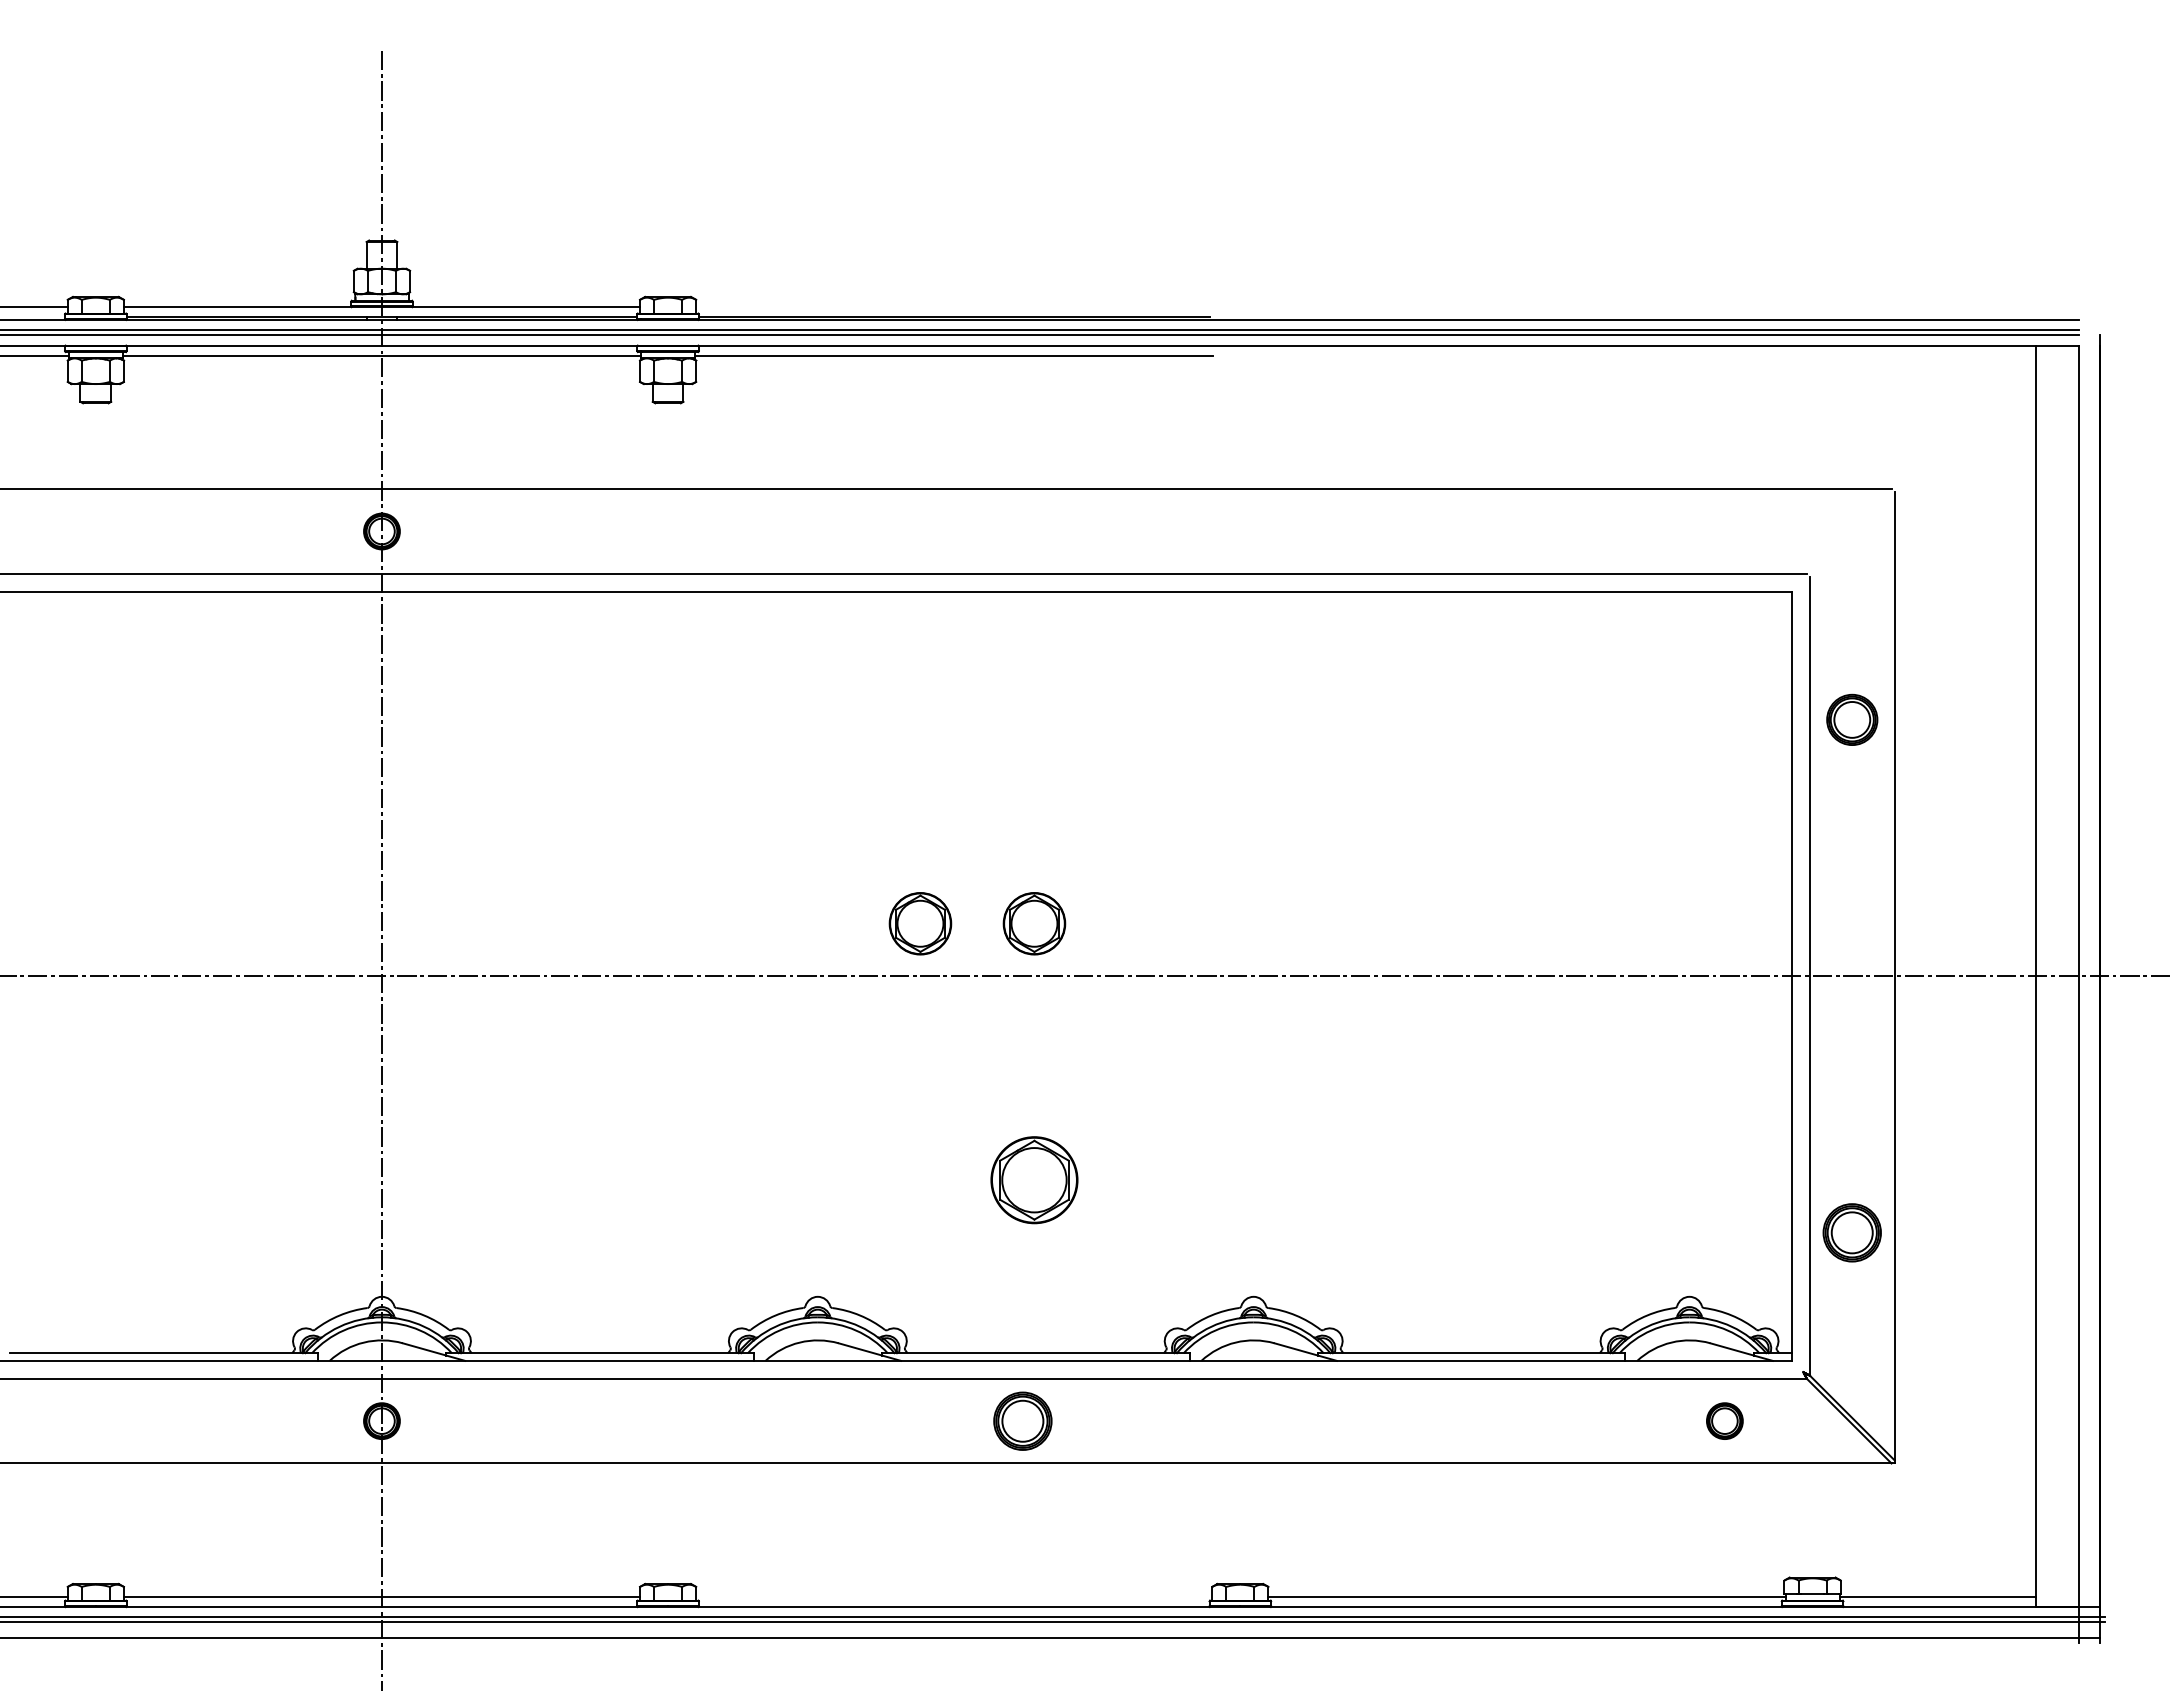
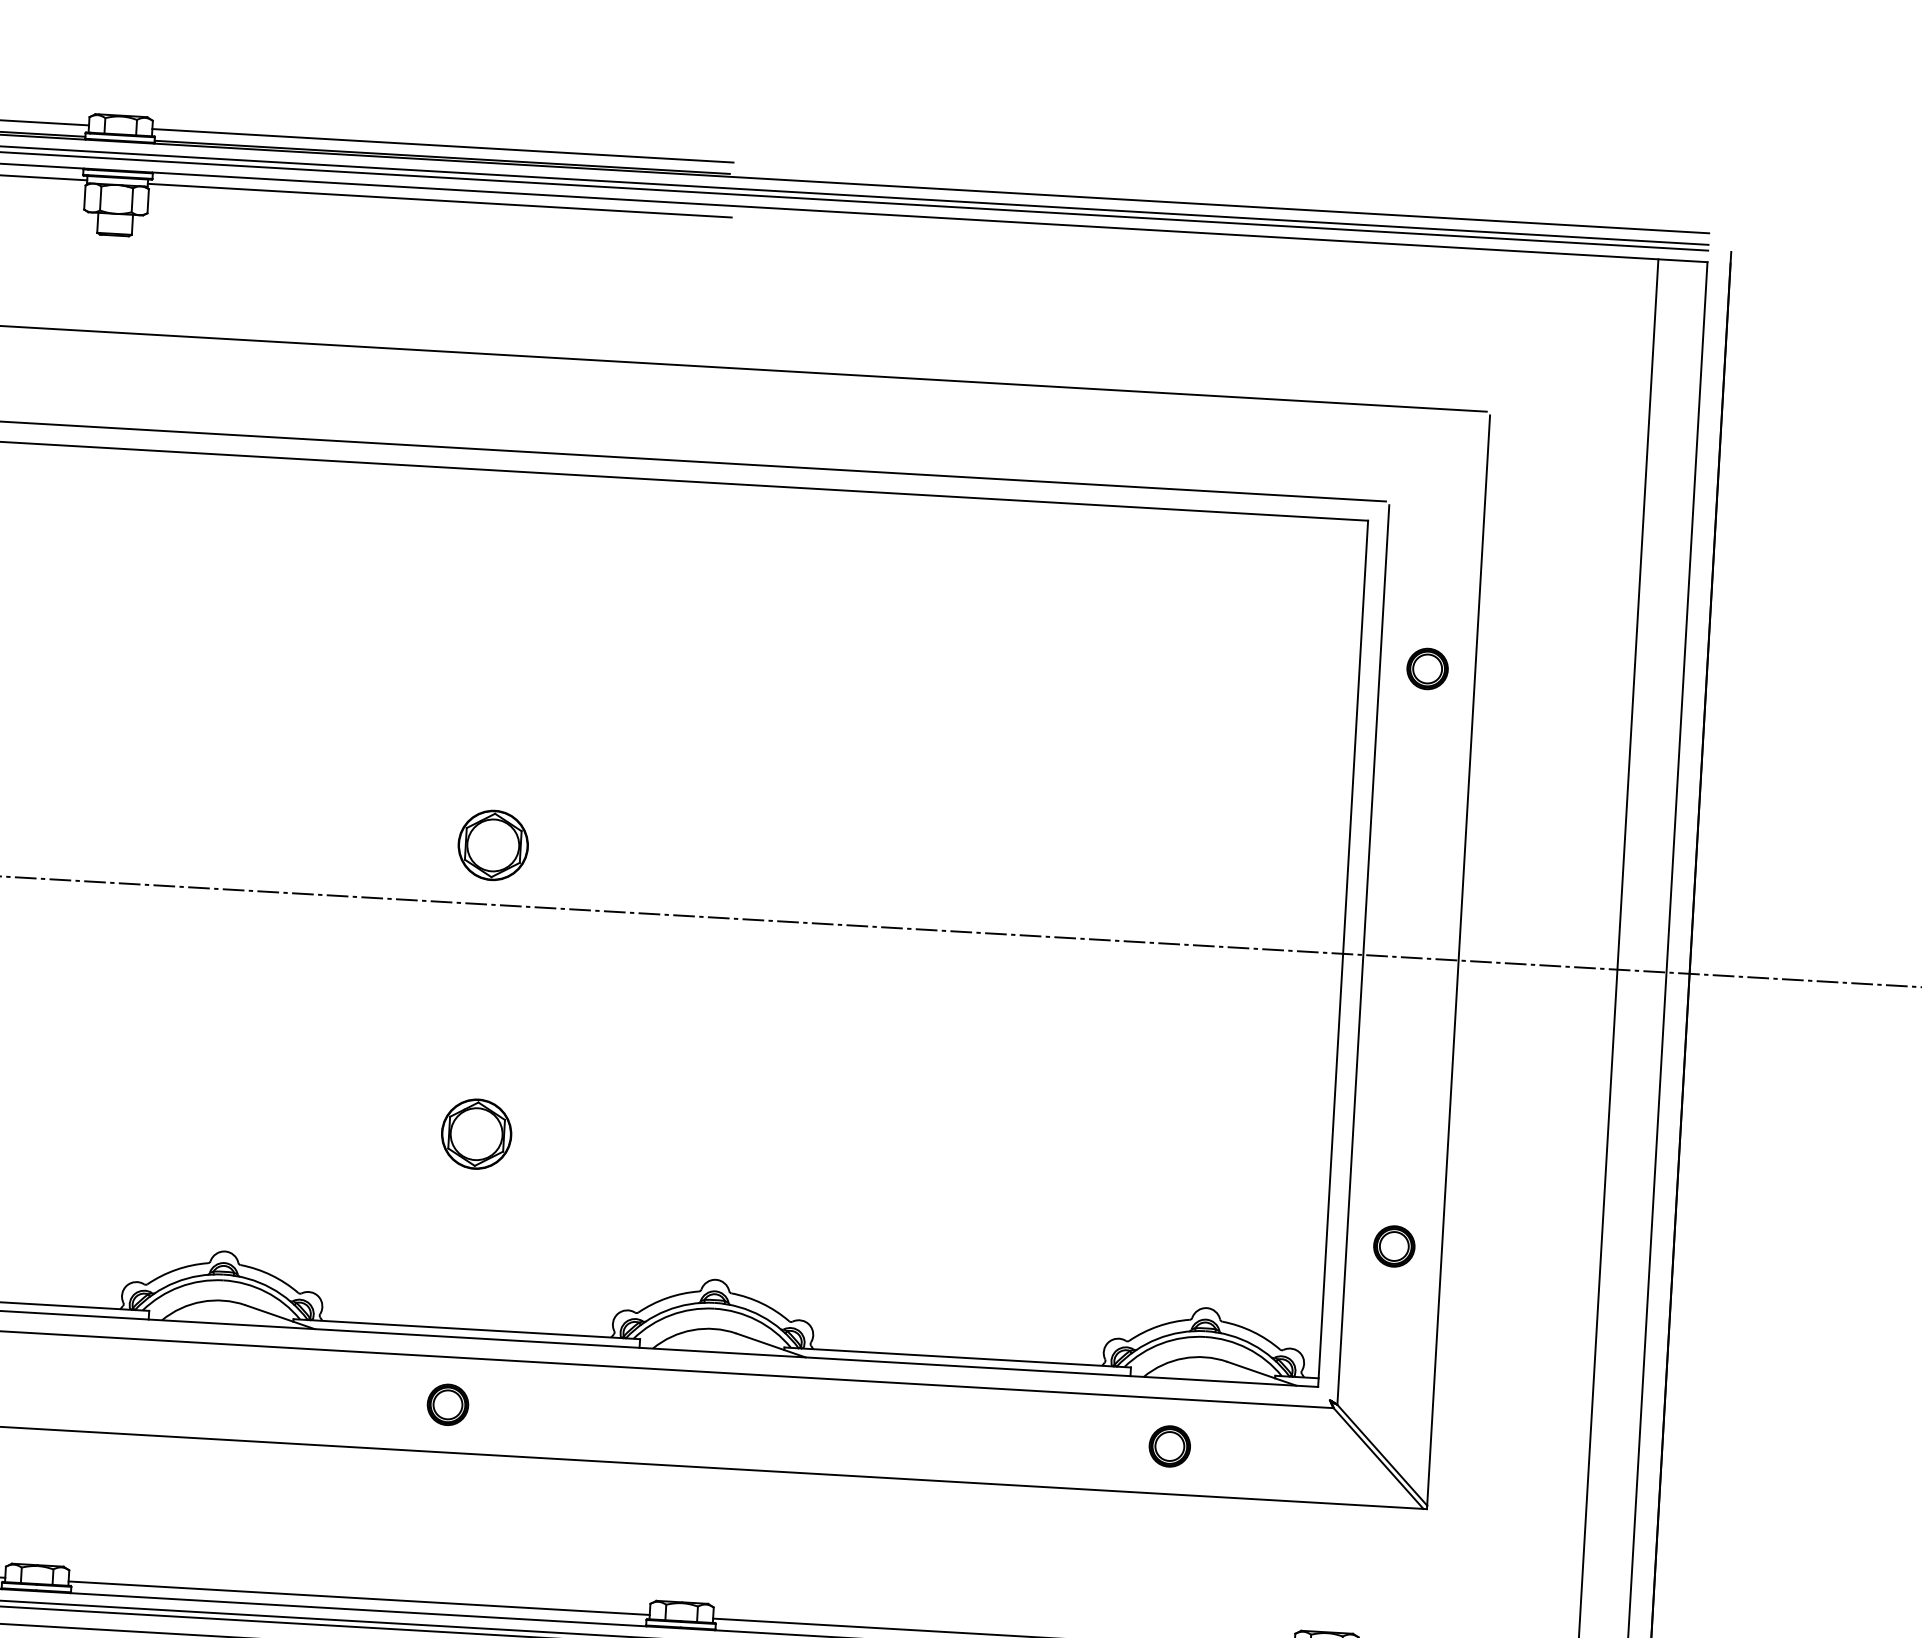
line: (954, 307) -> (443, 146), added
part: (1852, 719) -> (1427, 668), size x0.71
part: (920, 923) -> (364, 837), removed
part: (1034, 1179) -> (476, 1133), size x0.71
part: (1852, 1232) -> (1394, 1246), size x0.62
part: (1022, 1420) -> (447, 1404), size x0.62
part: (1724, 1420) -> (1169, 1445), moved
line: (954, 1596) -> (359, 1597), added

